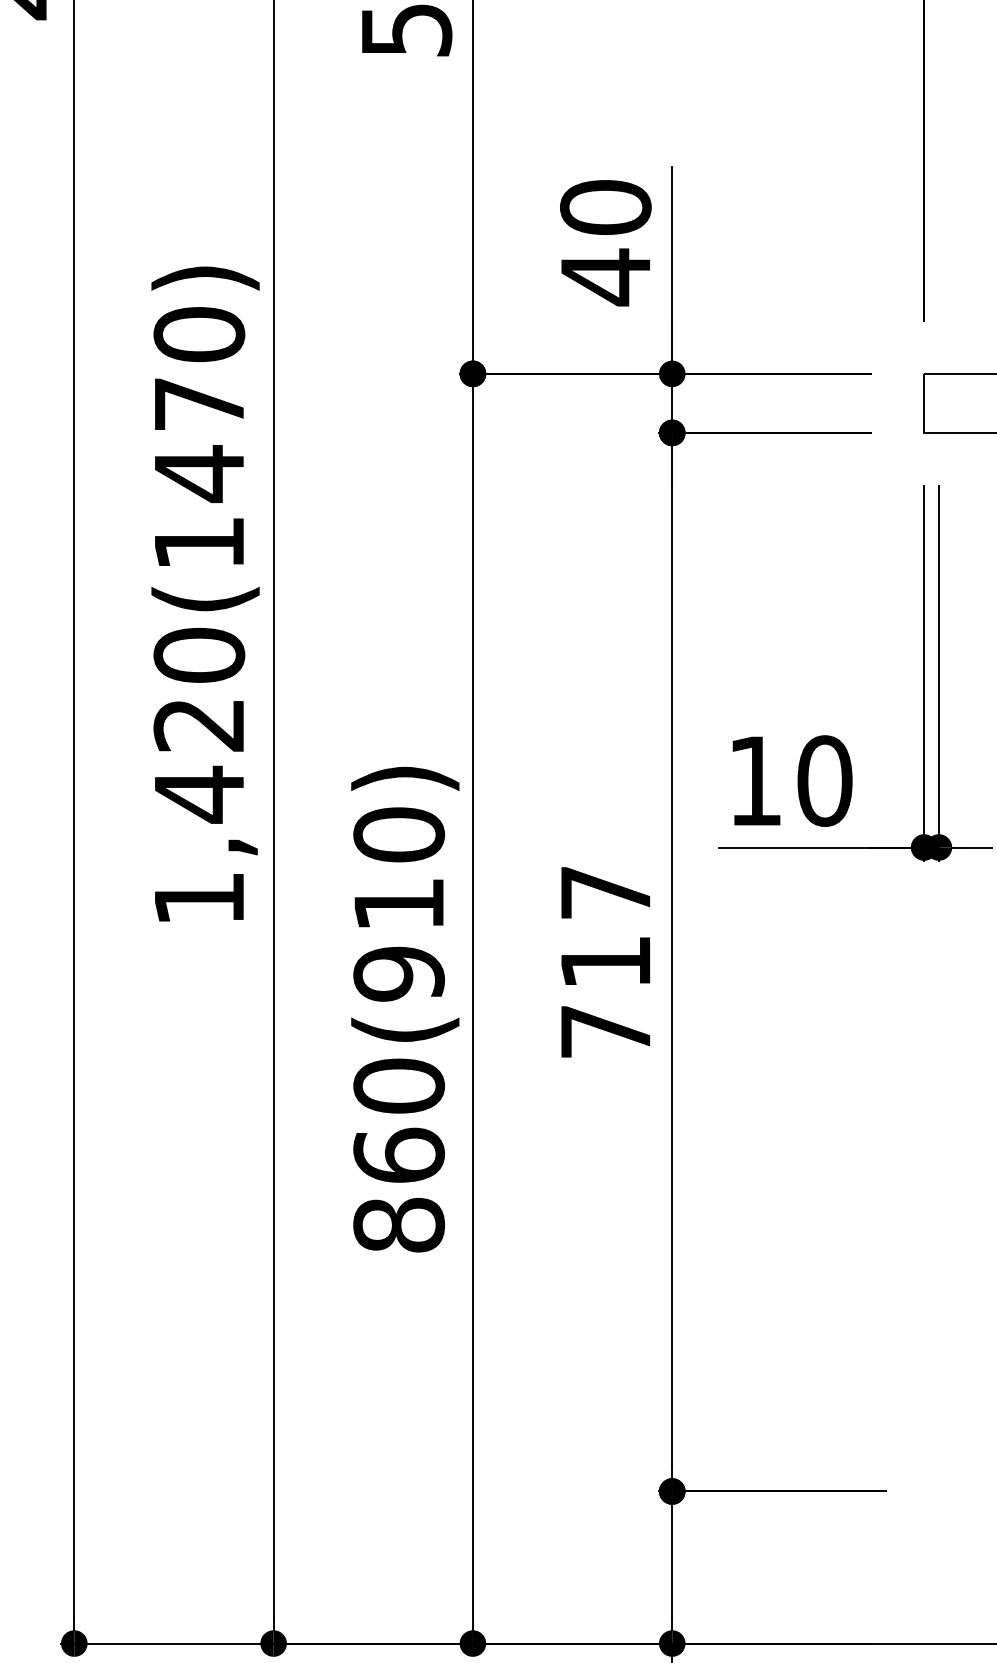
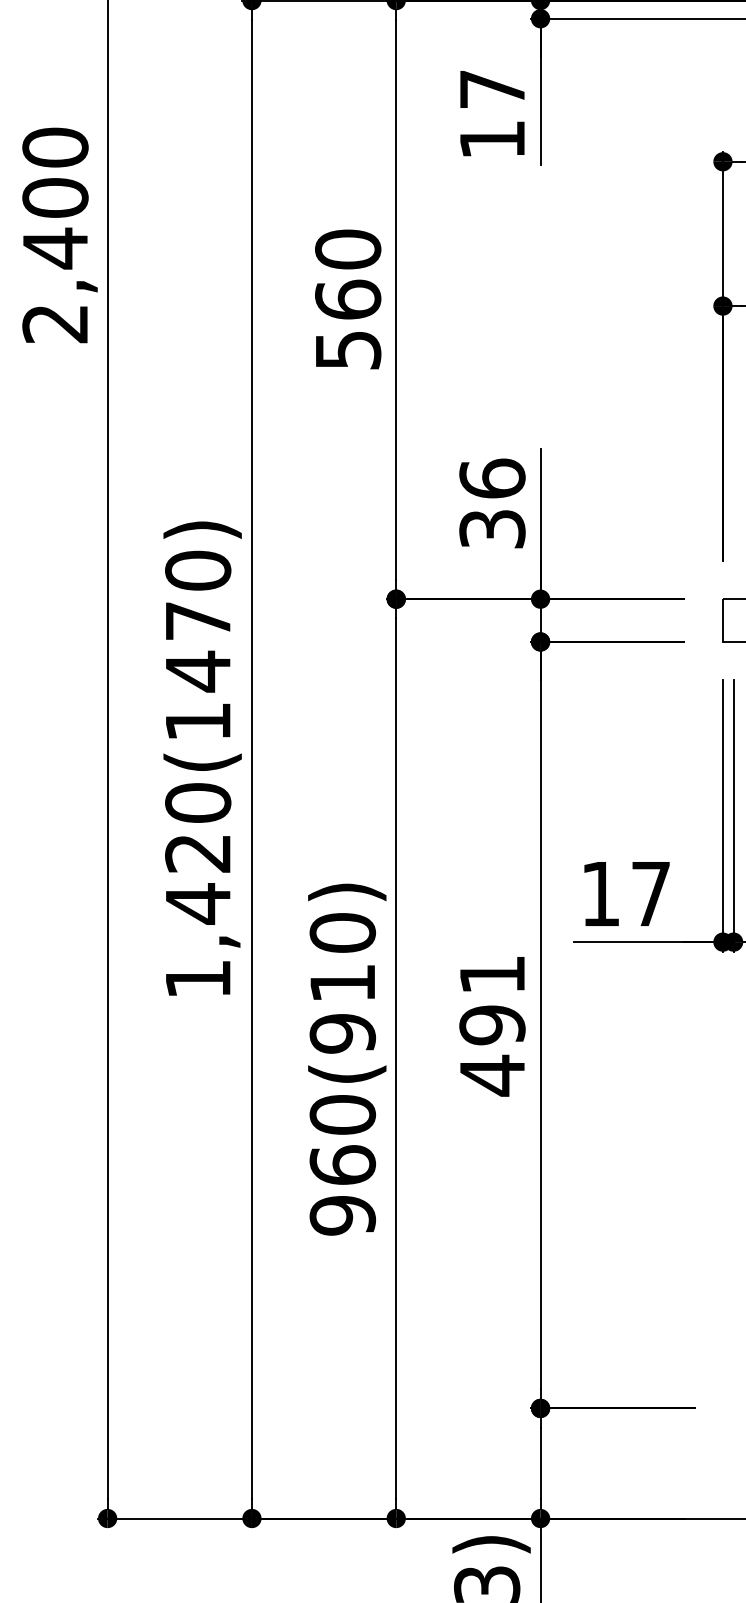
text: (605, 243) -> (492, 504), 40 -> 36
text: (825, 780) -> (651, 893), 10 -> 17
text: (605, 964) -> (492, 1026), 717 -> 491
text: (398, 1225) -> (342, 1215), 860(910) -> 960(910)

